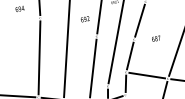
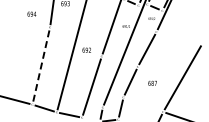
text: (84, 18) -> (86, 49), moved
text: (155, 37) -> (152, 82), moved
line: (39, 58) -> (41, 66), solid -> dashed
line: (147, 75) -> (143, 104), removed

